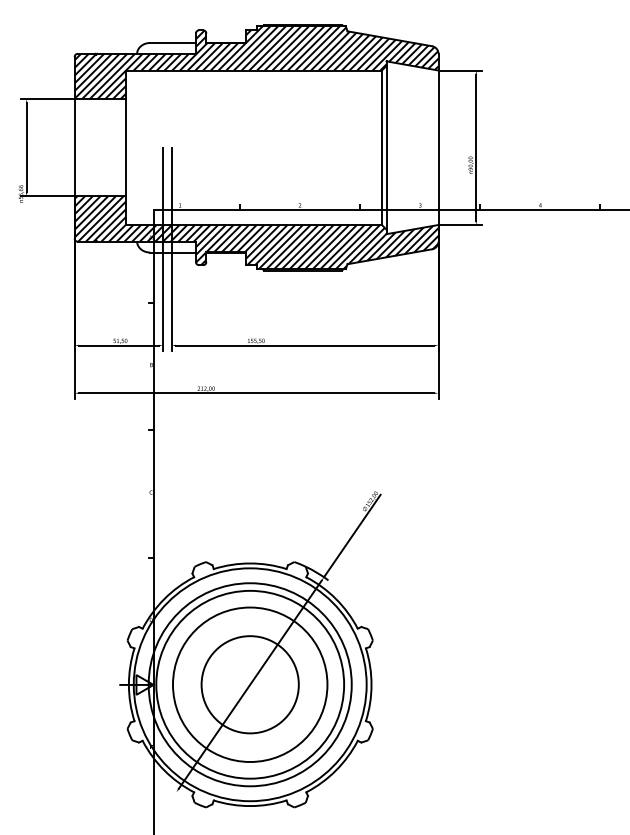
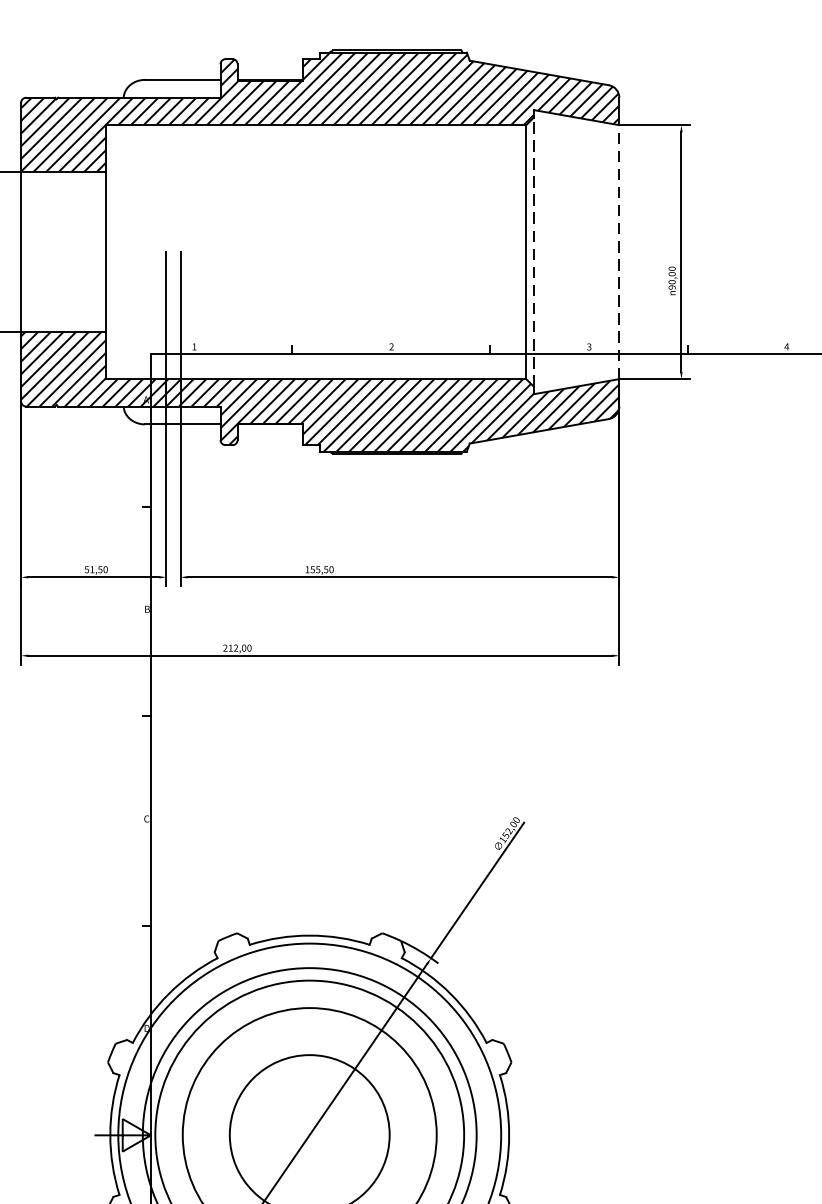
line: (386, 147) -> (533, 251), solid -> dashed
line: (438, 147) -> (619, 251), solid -> dashed

